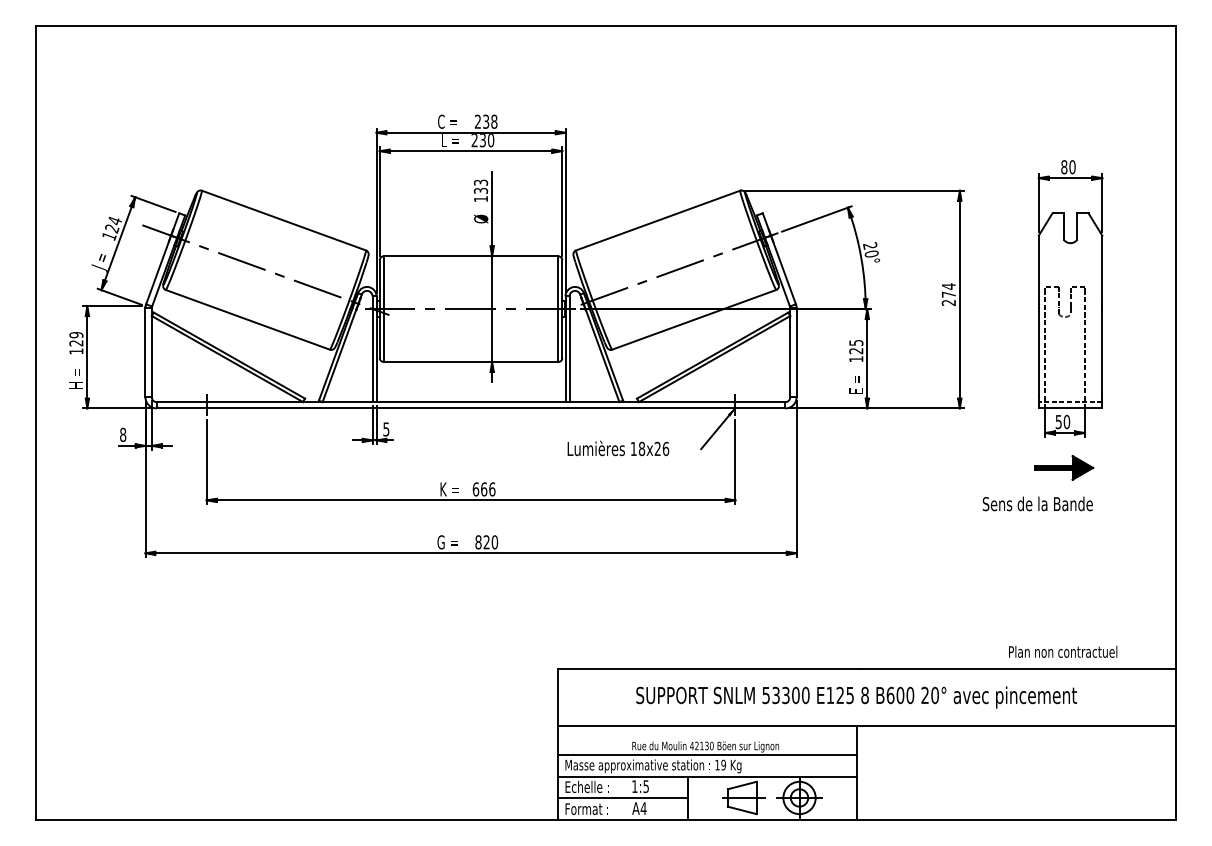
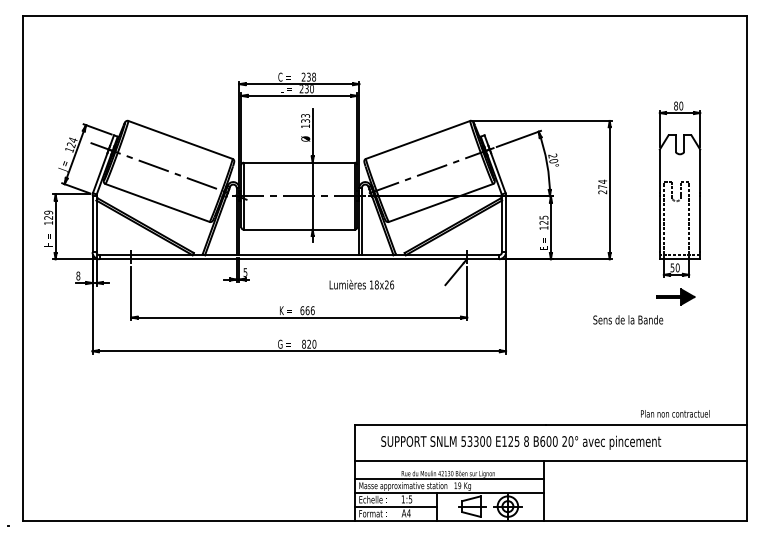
text: (617, 448) -> (361, 284), moved
text: (1038, 503) -> (628, 319), moved
text: (857, 696) -> (521, 442), moved

